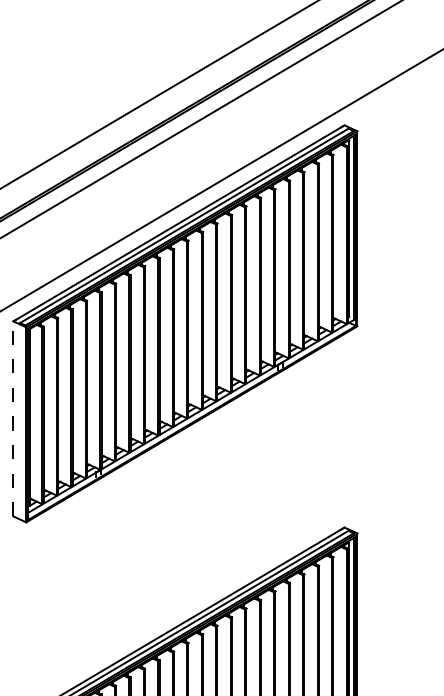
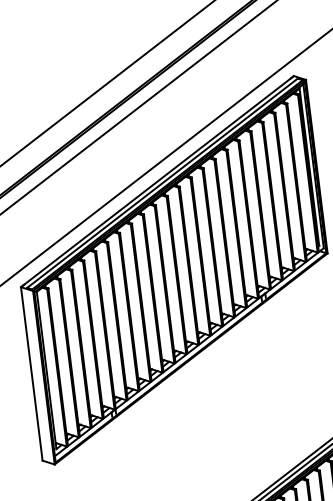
line: (13, 418) -> (31, 373), dashed -> solid

